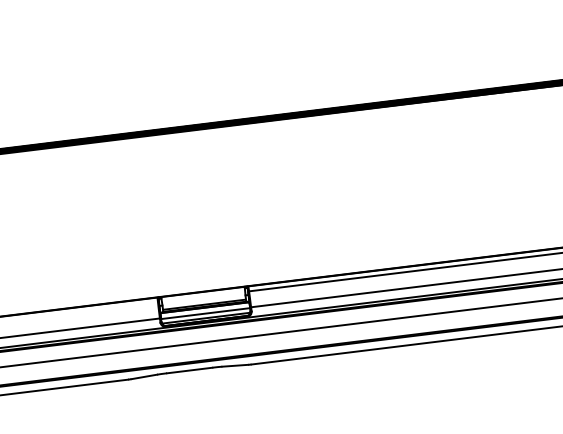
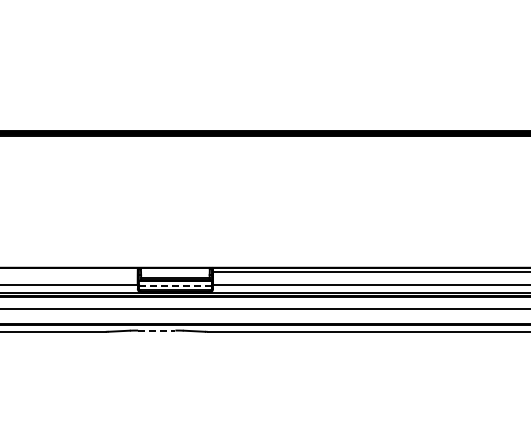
line: (205, 313) -> (175, 285), solid -> dashed
line: (189, 370) -> (156, 330), solid -> dashed

